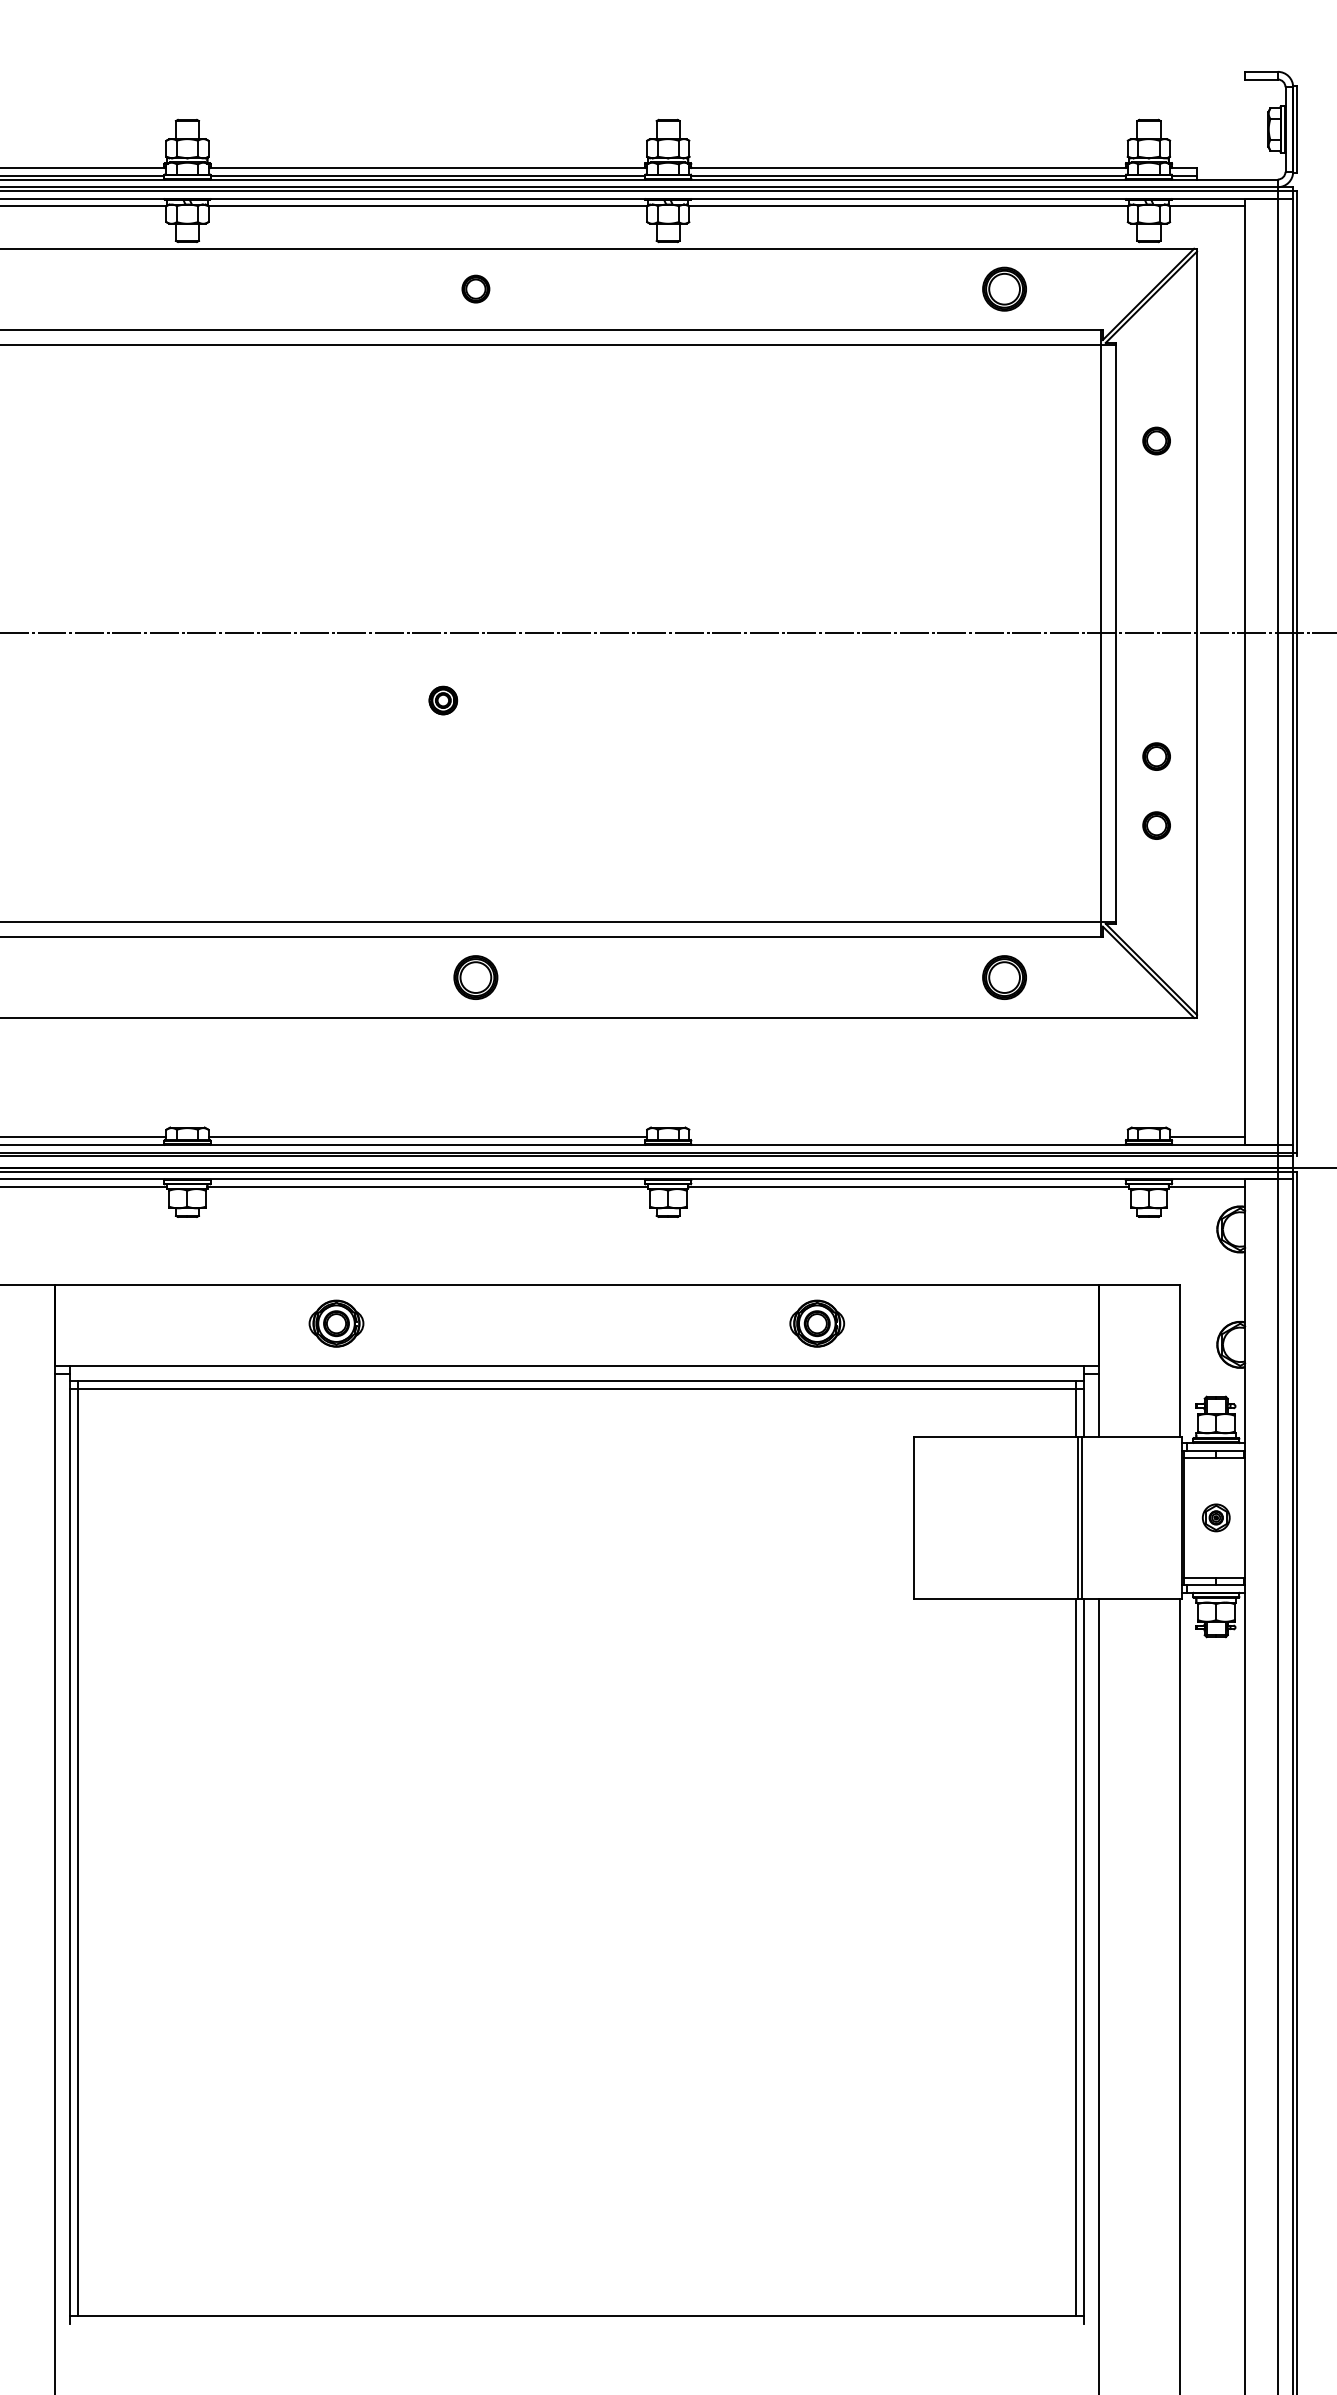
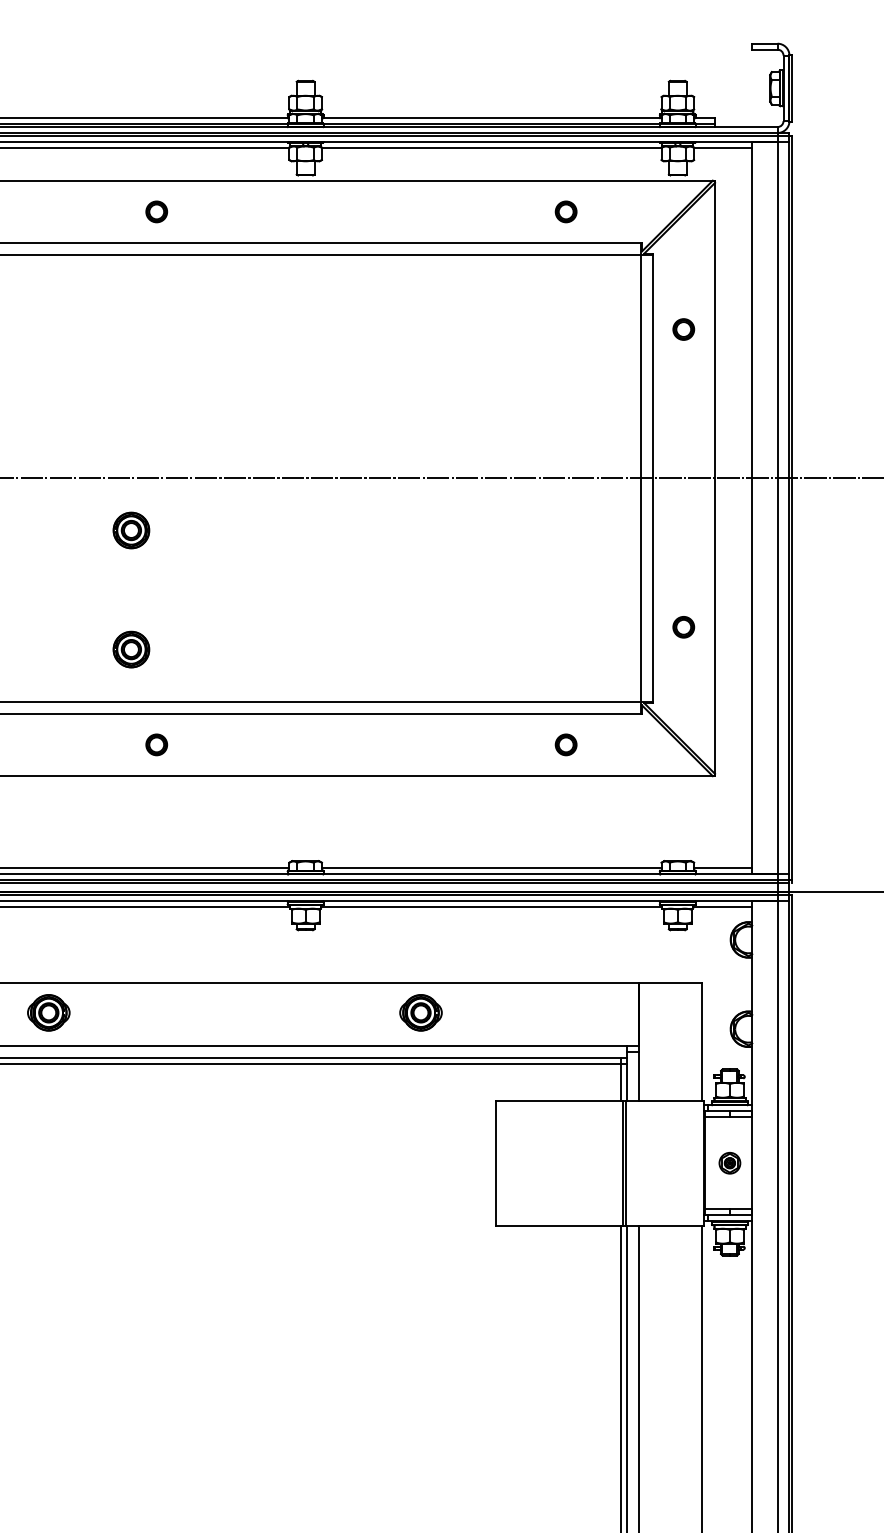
part: (1004, 288) -> (565, 211), size x0.62
part: (443, 700) -> (131, 530), size x1.67
part: (1156, 756) -> (683, 573), removed
part: (443, 854) -> (131, 649), added
part: (475, 977) -> (156, 744), size x0.62
part: (1004, 977) -> (565, 744), size x0.62
line: (908, 1137) -> (491, 868), added

